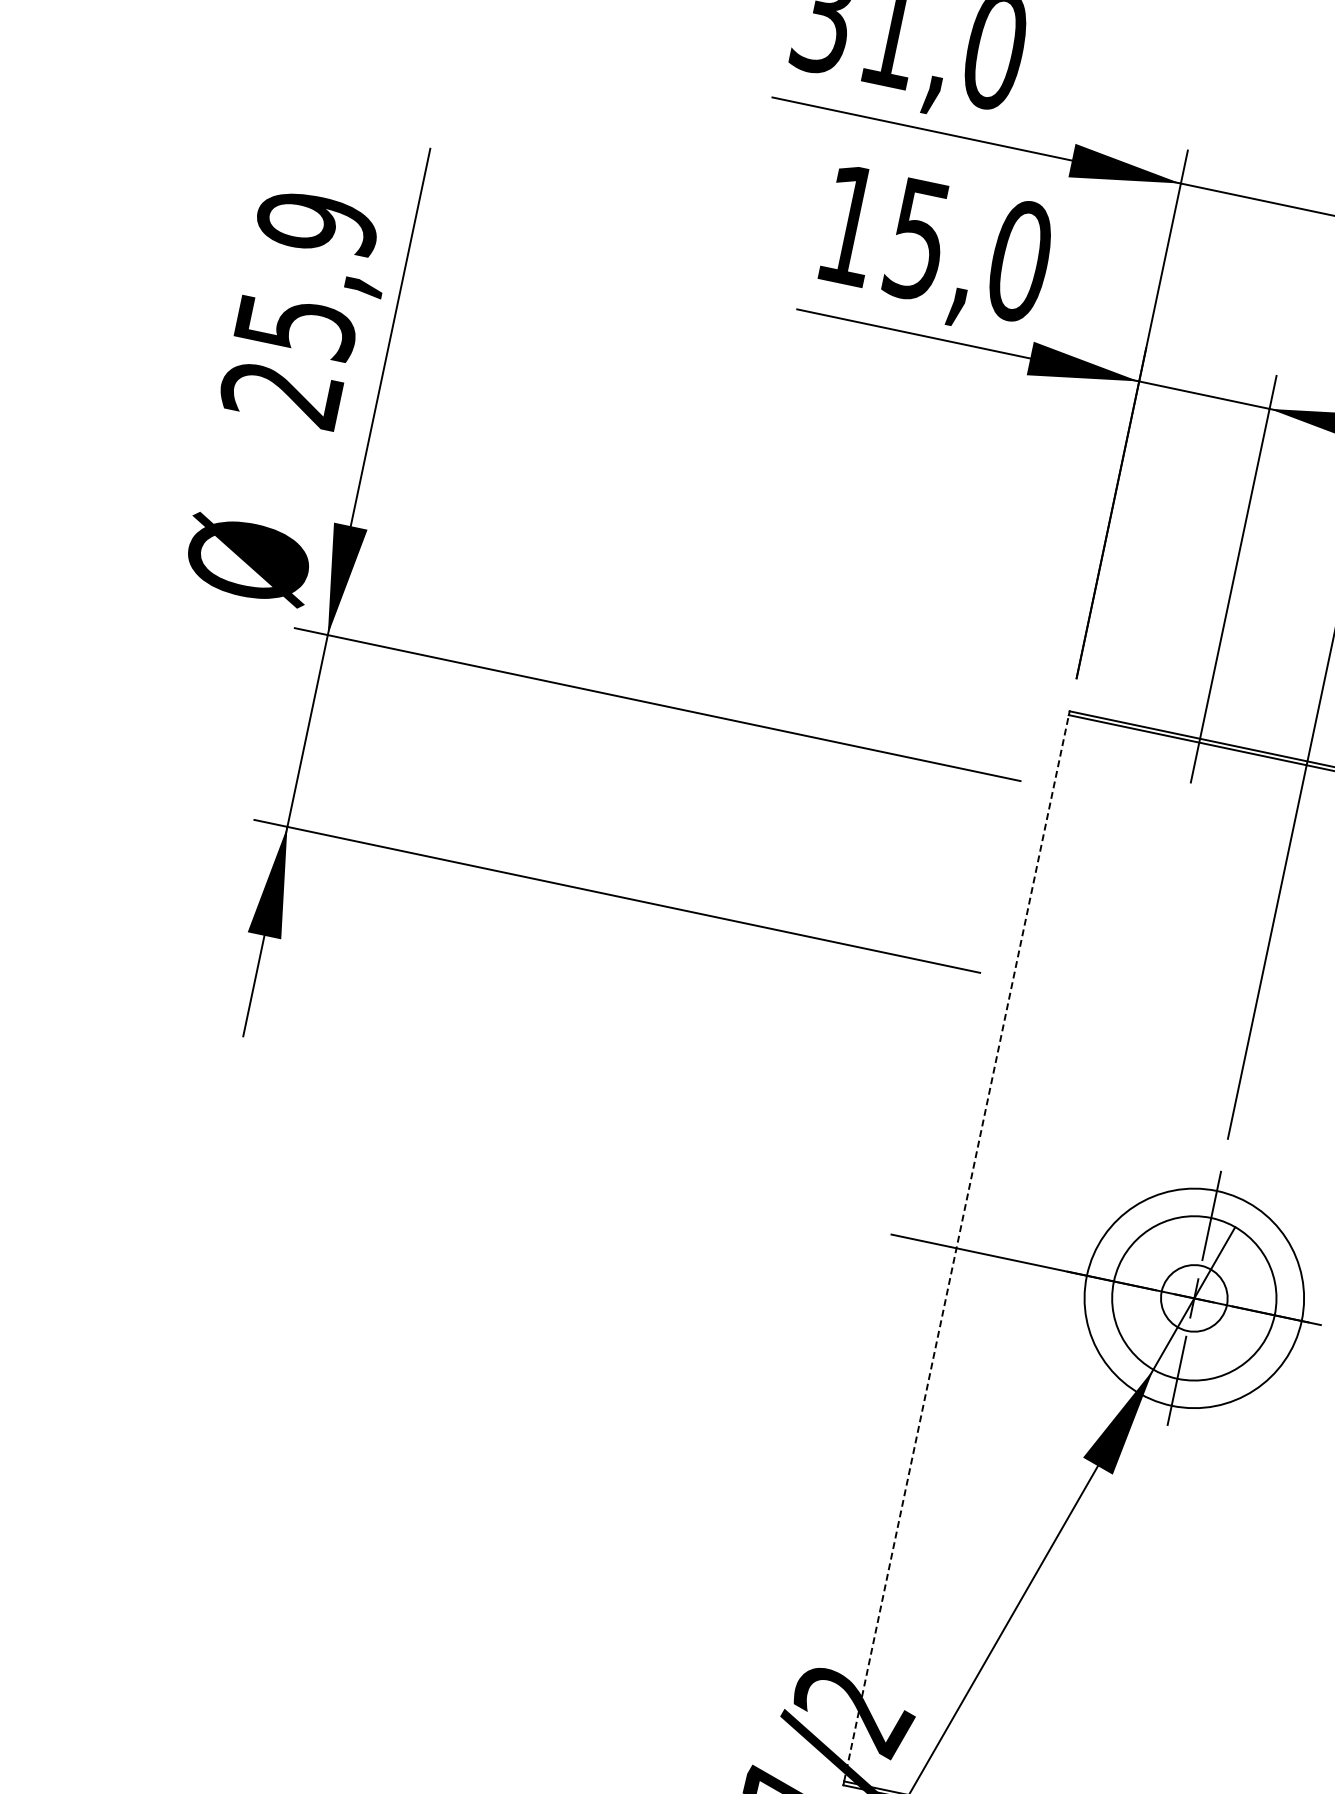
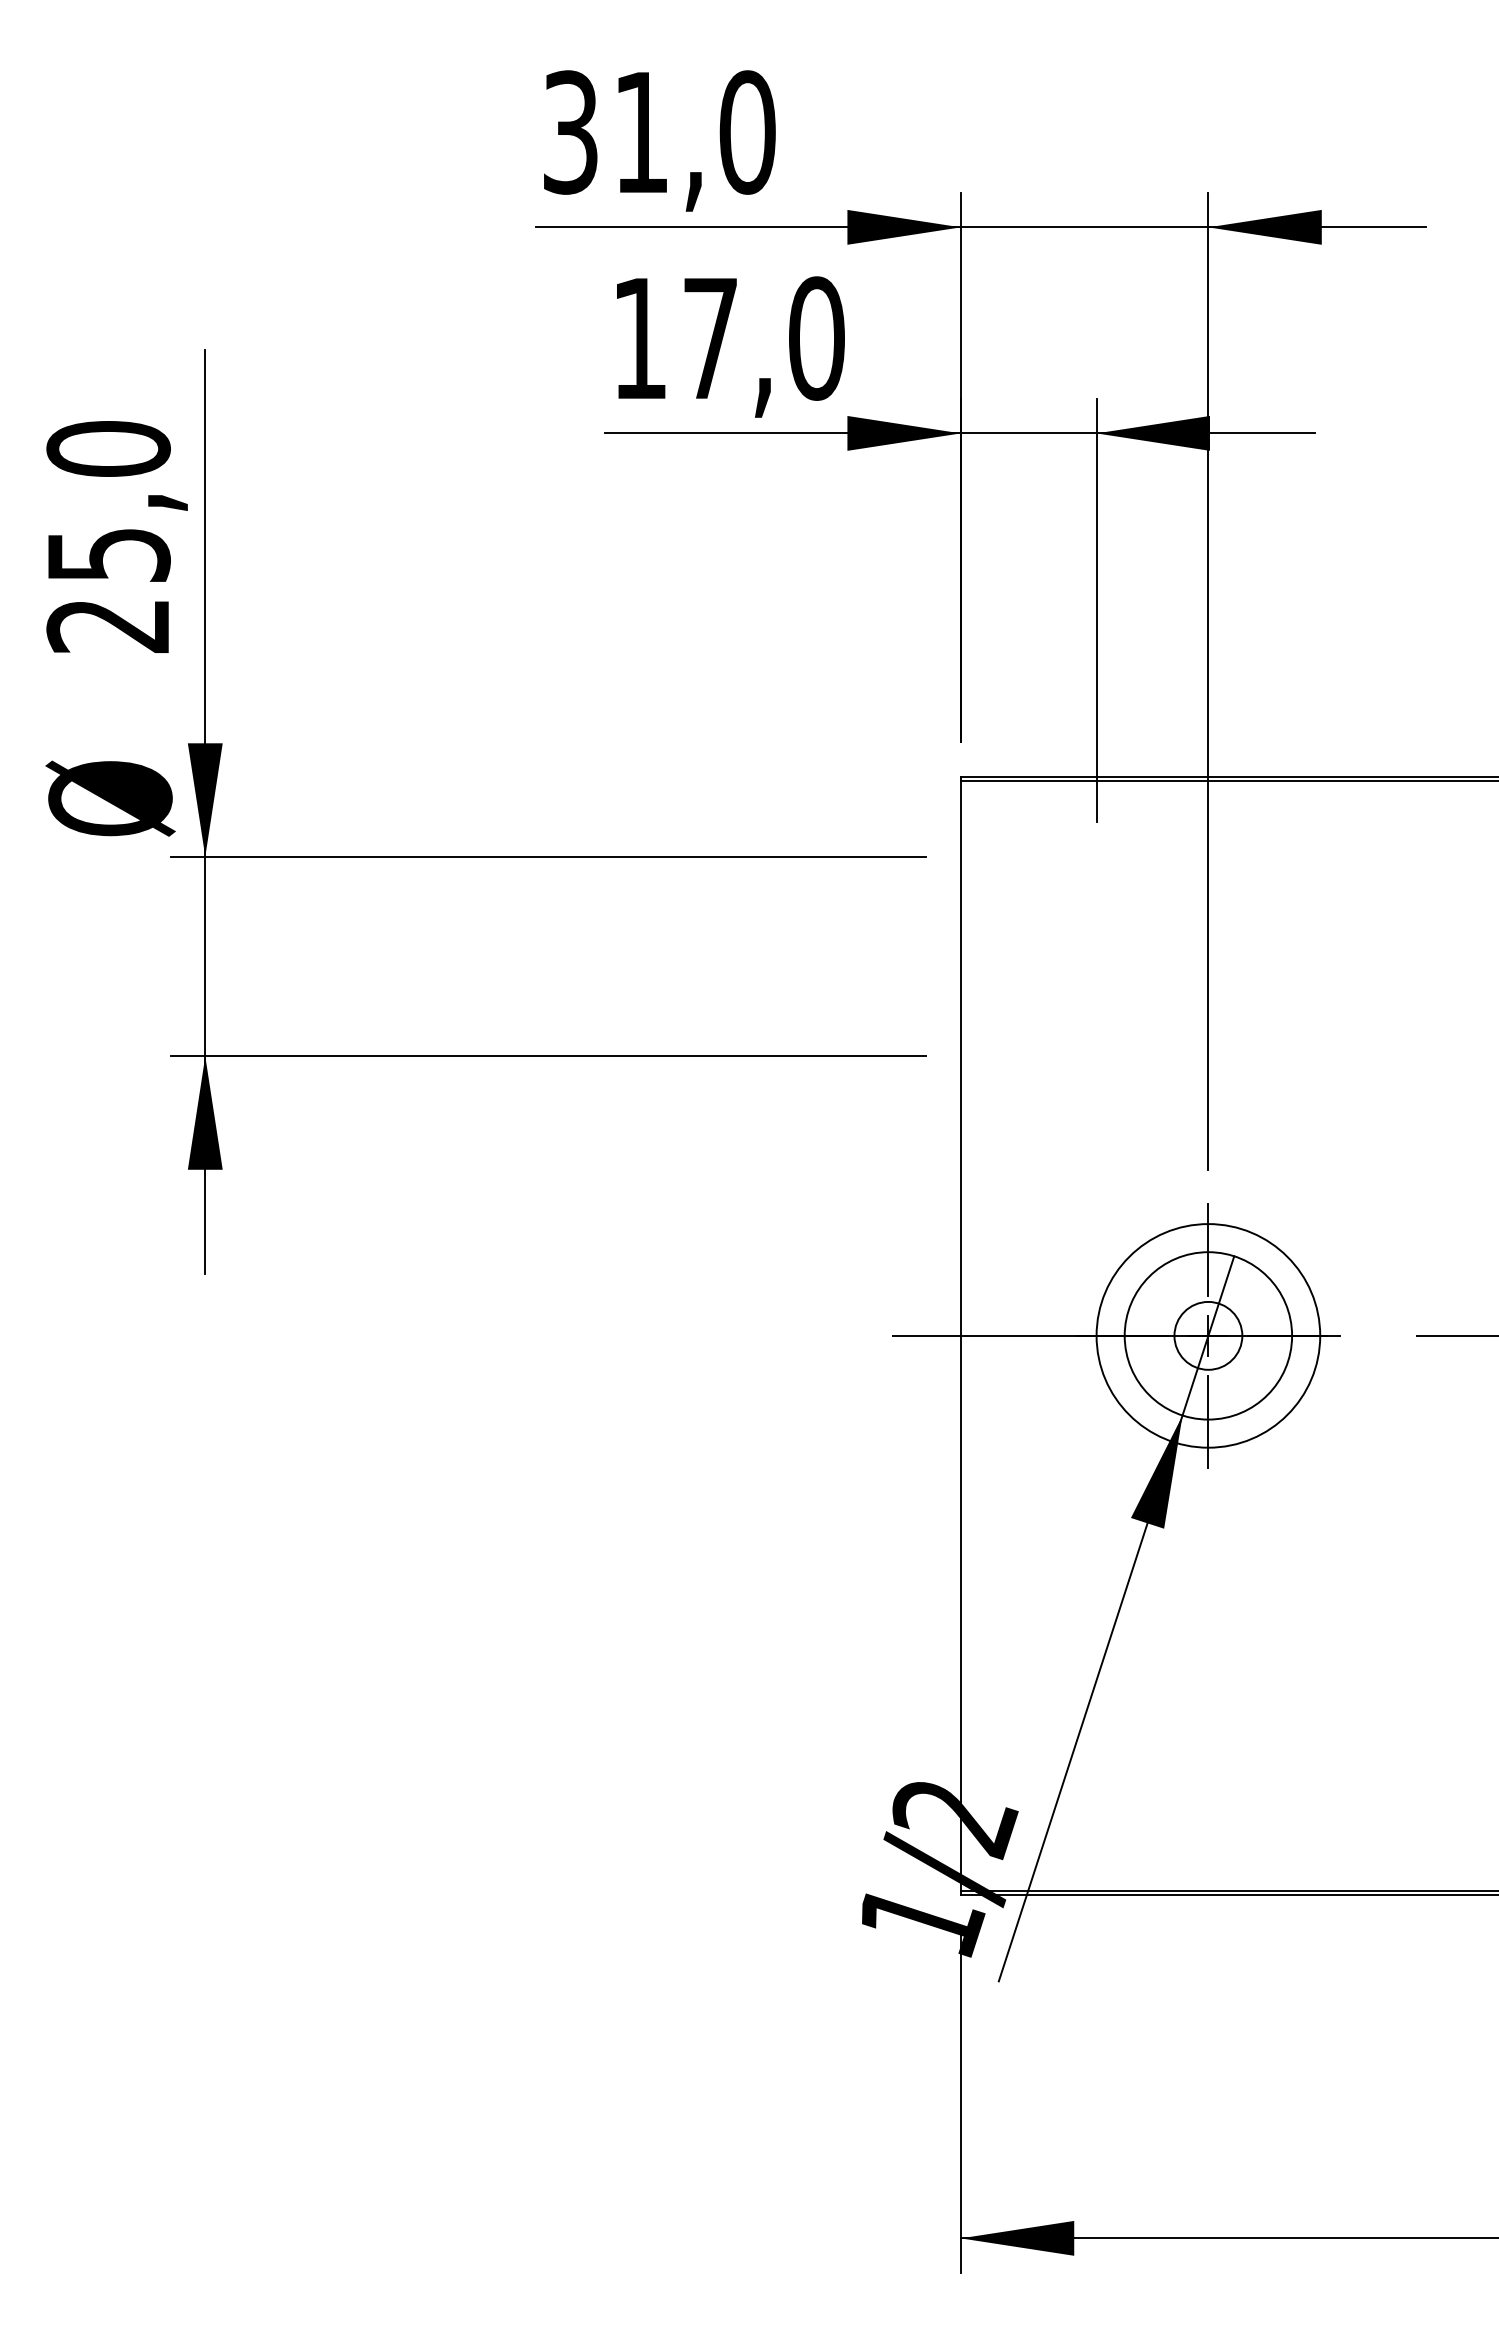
text: (317, 224) -> (108, 449), 25,9 -> 25,0
text: (917, 240) -> (710, 339), 15,0 -> 17,0
line: (956, 1247) -> (960, 1335), dashed -> solid

